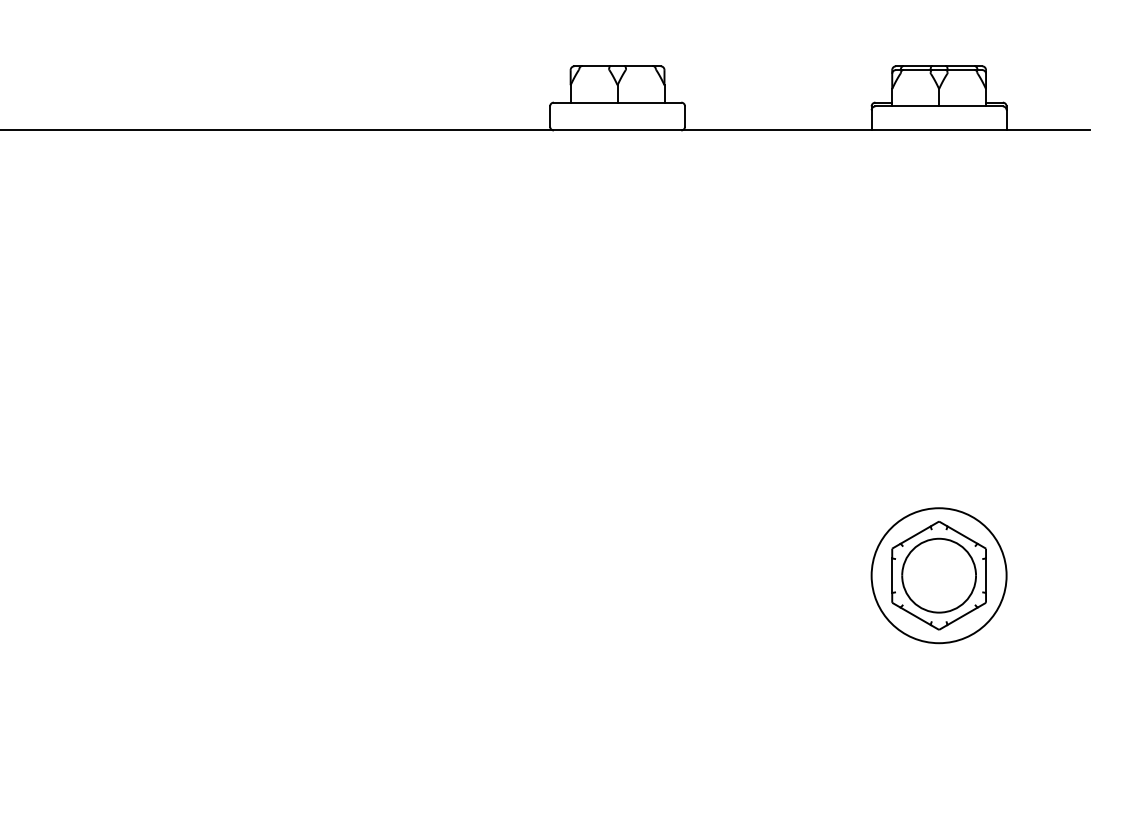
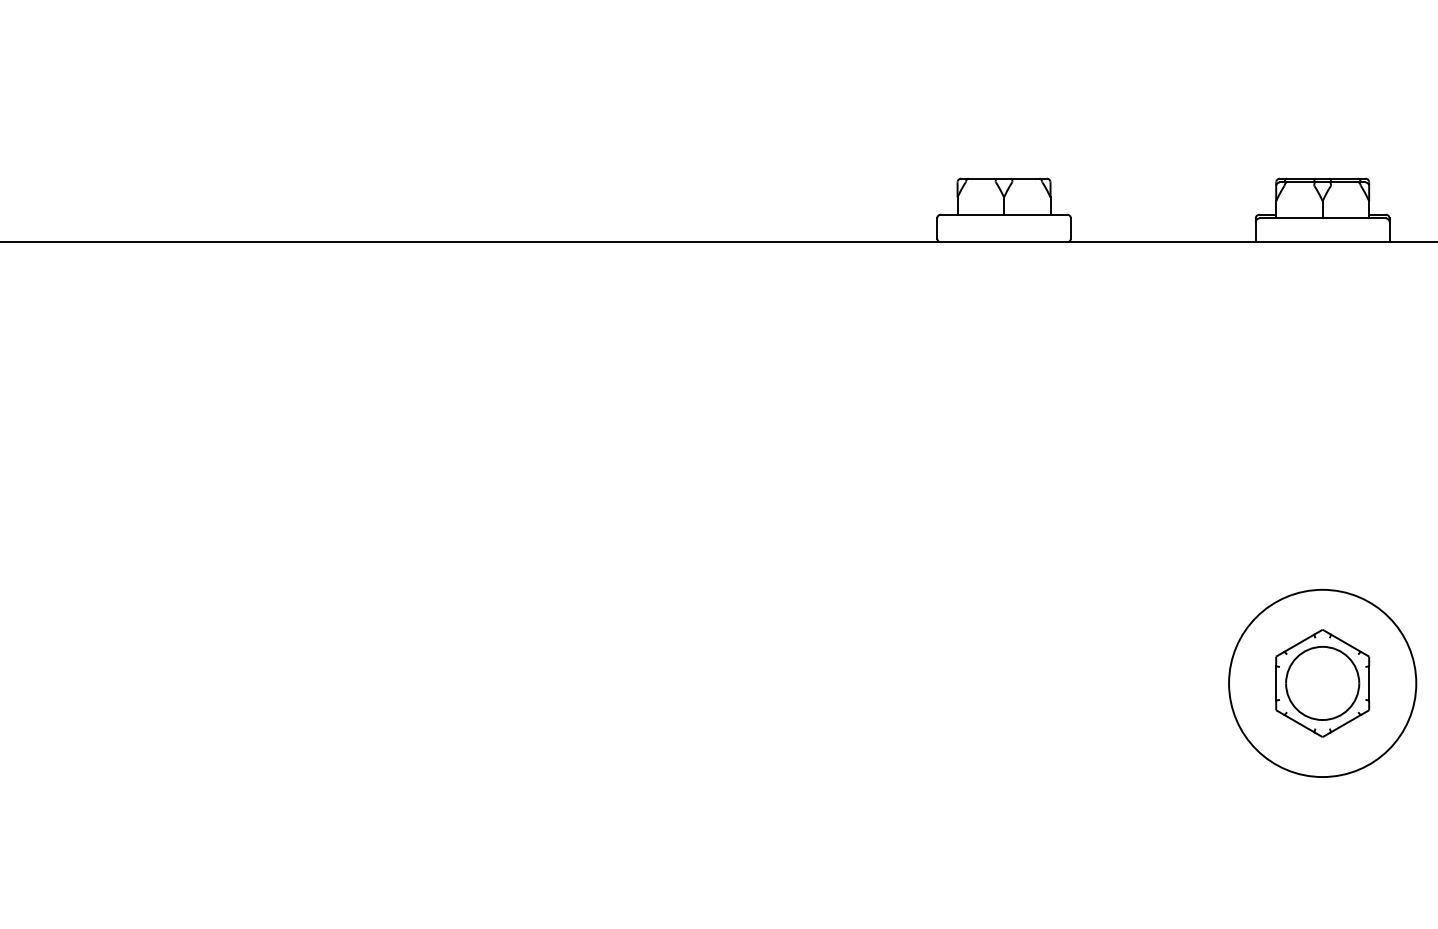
circle: (938, 575) -> (1322, 683), size x1.4

